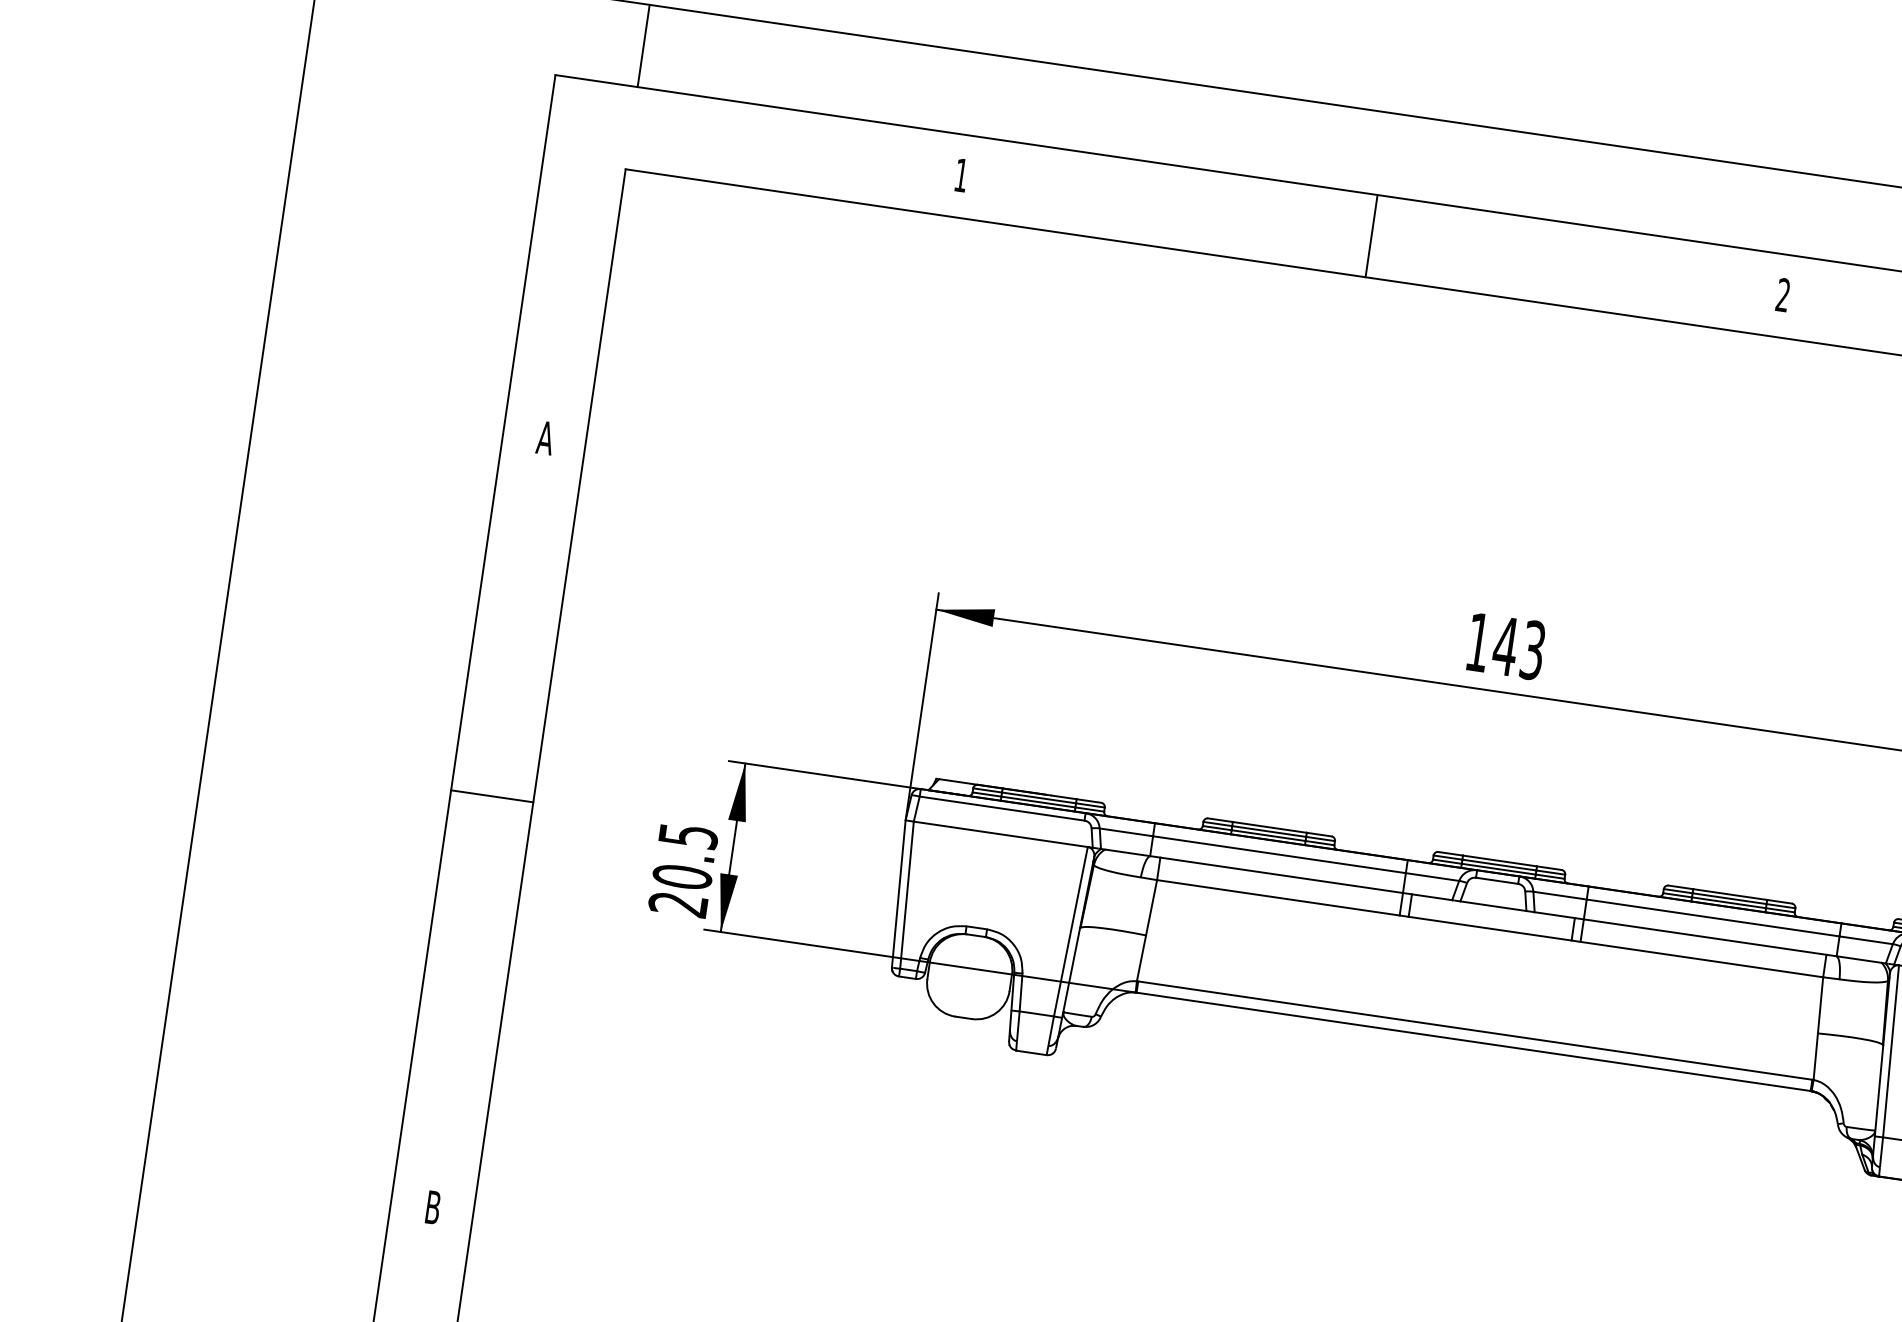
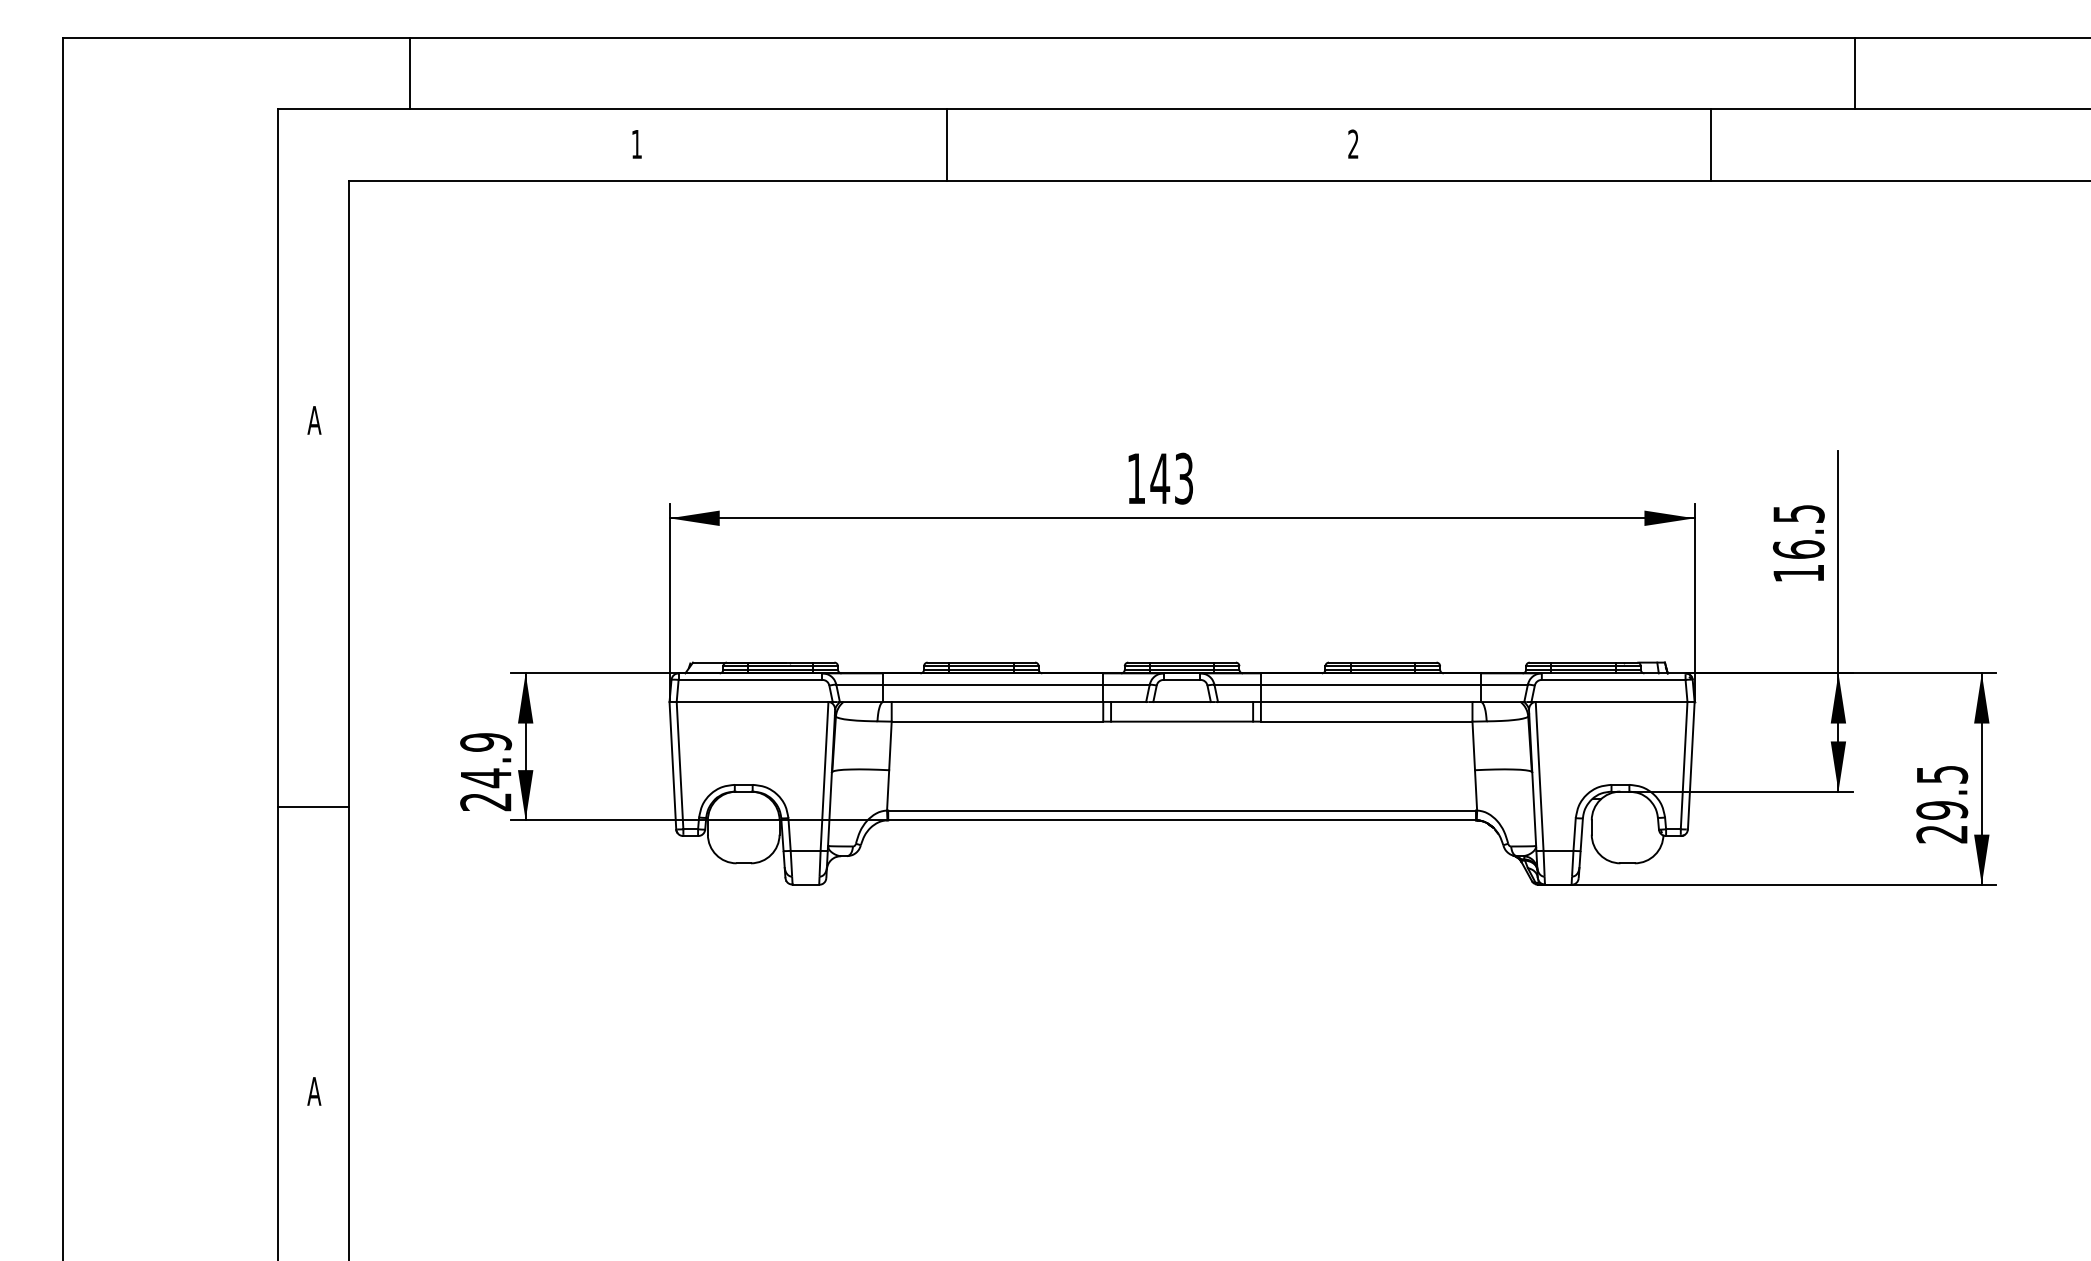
line: (643, 46) -> (410, 73), moved
line: (1371, 235) -> (946, 144), moved
line: (492, 795) -> (313, 806), moved
text: (685, 856) -> (486, 760), 20.5 -> 24.9
text: (433, 1207) -> (314, 1091), B -> A

